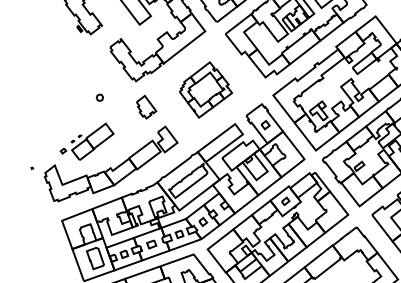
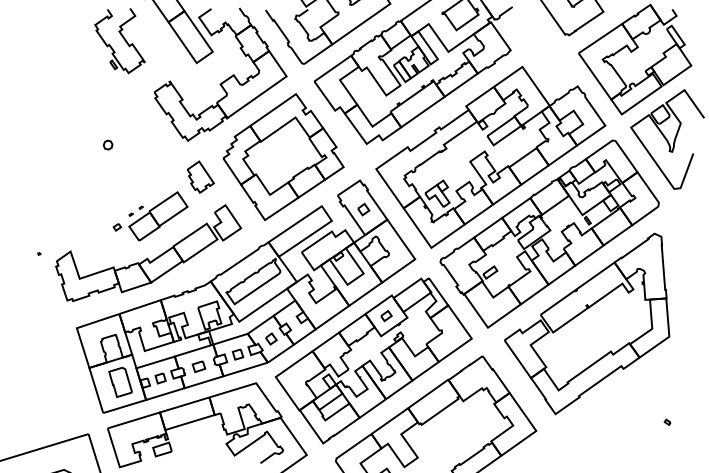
part: (205, 90) -> (283, 157), size x1.67
part: (99, 97) -> (107, 144), moved
part: (87, 142) -> (150, 216), moved

